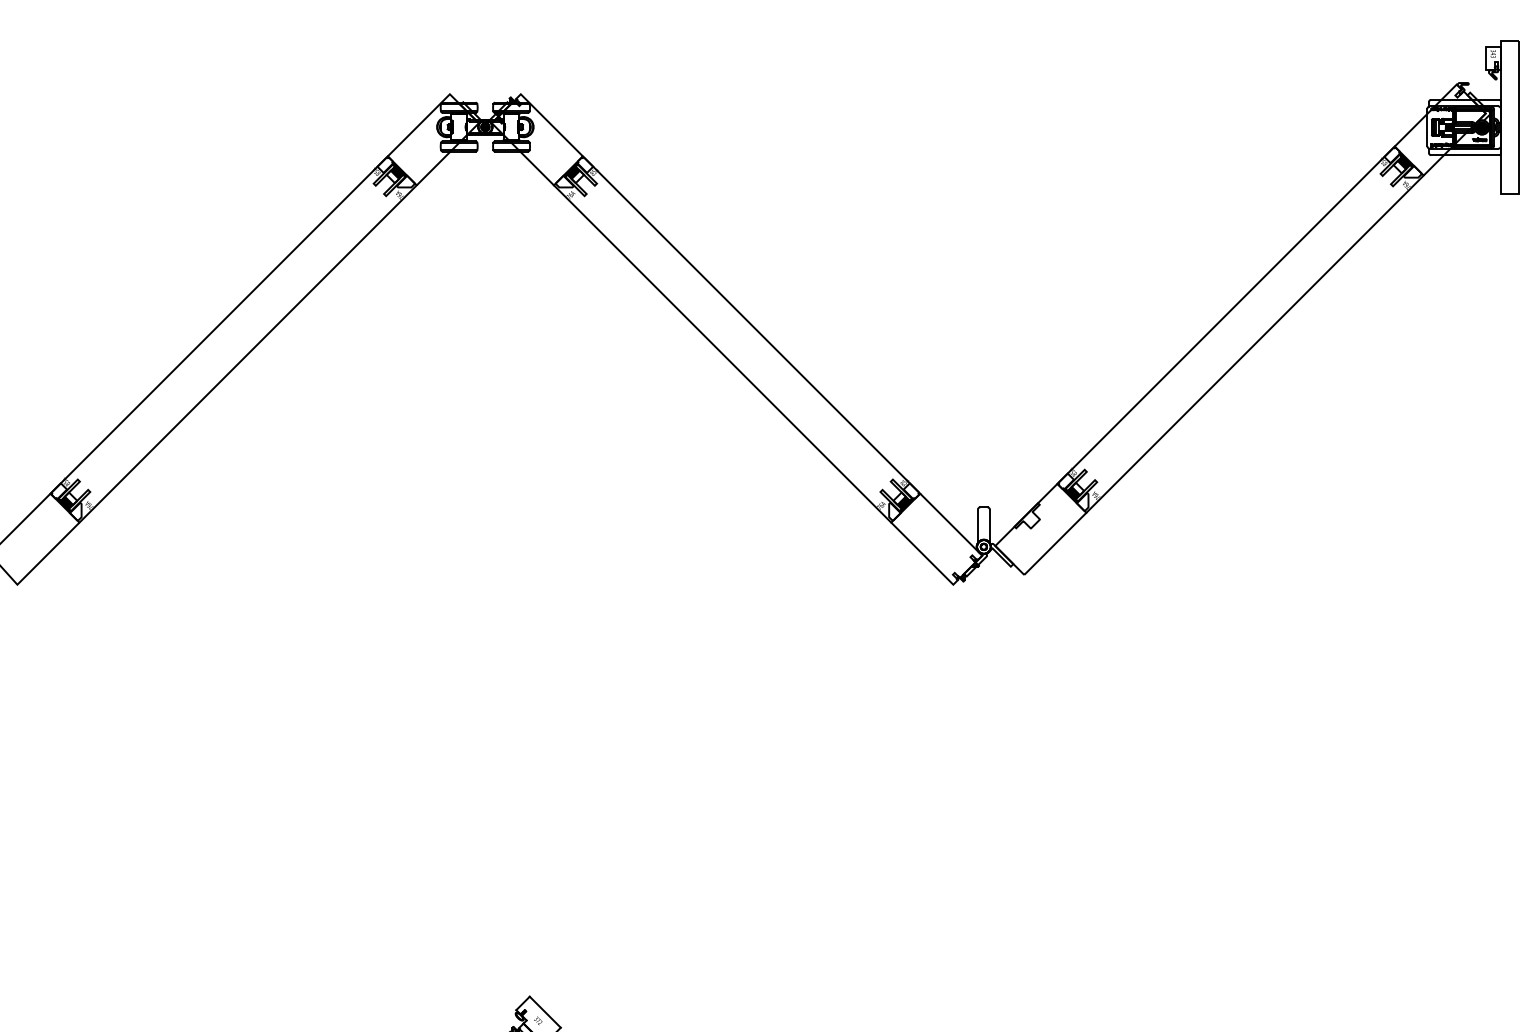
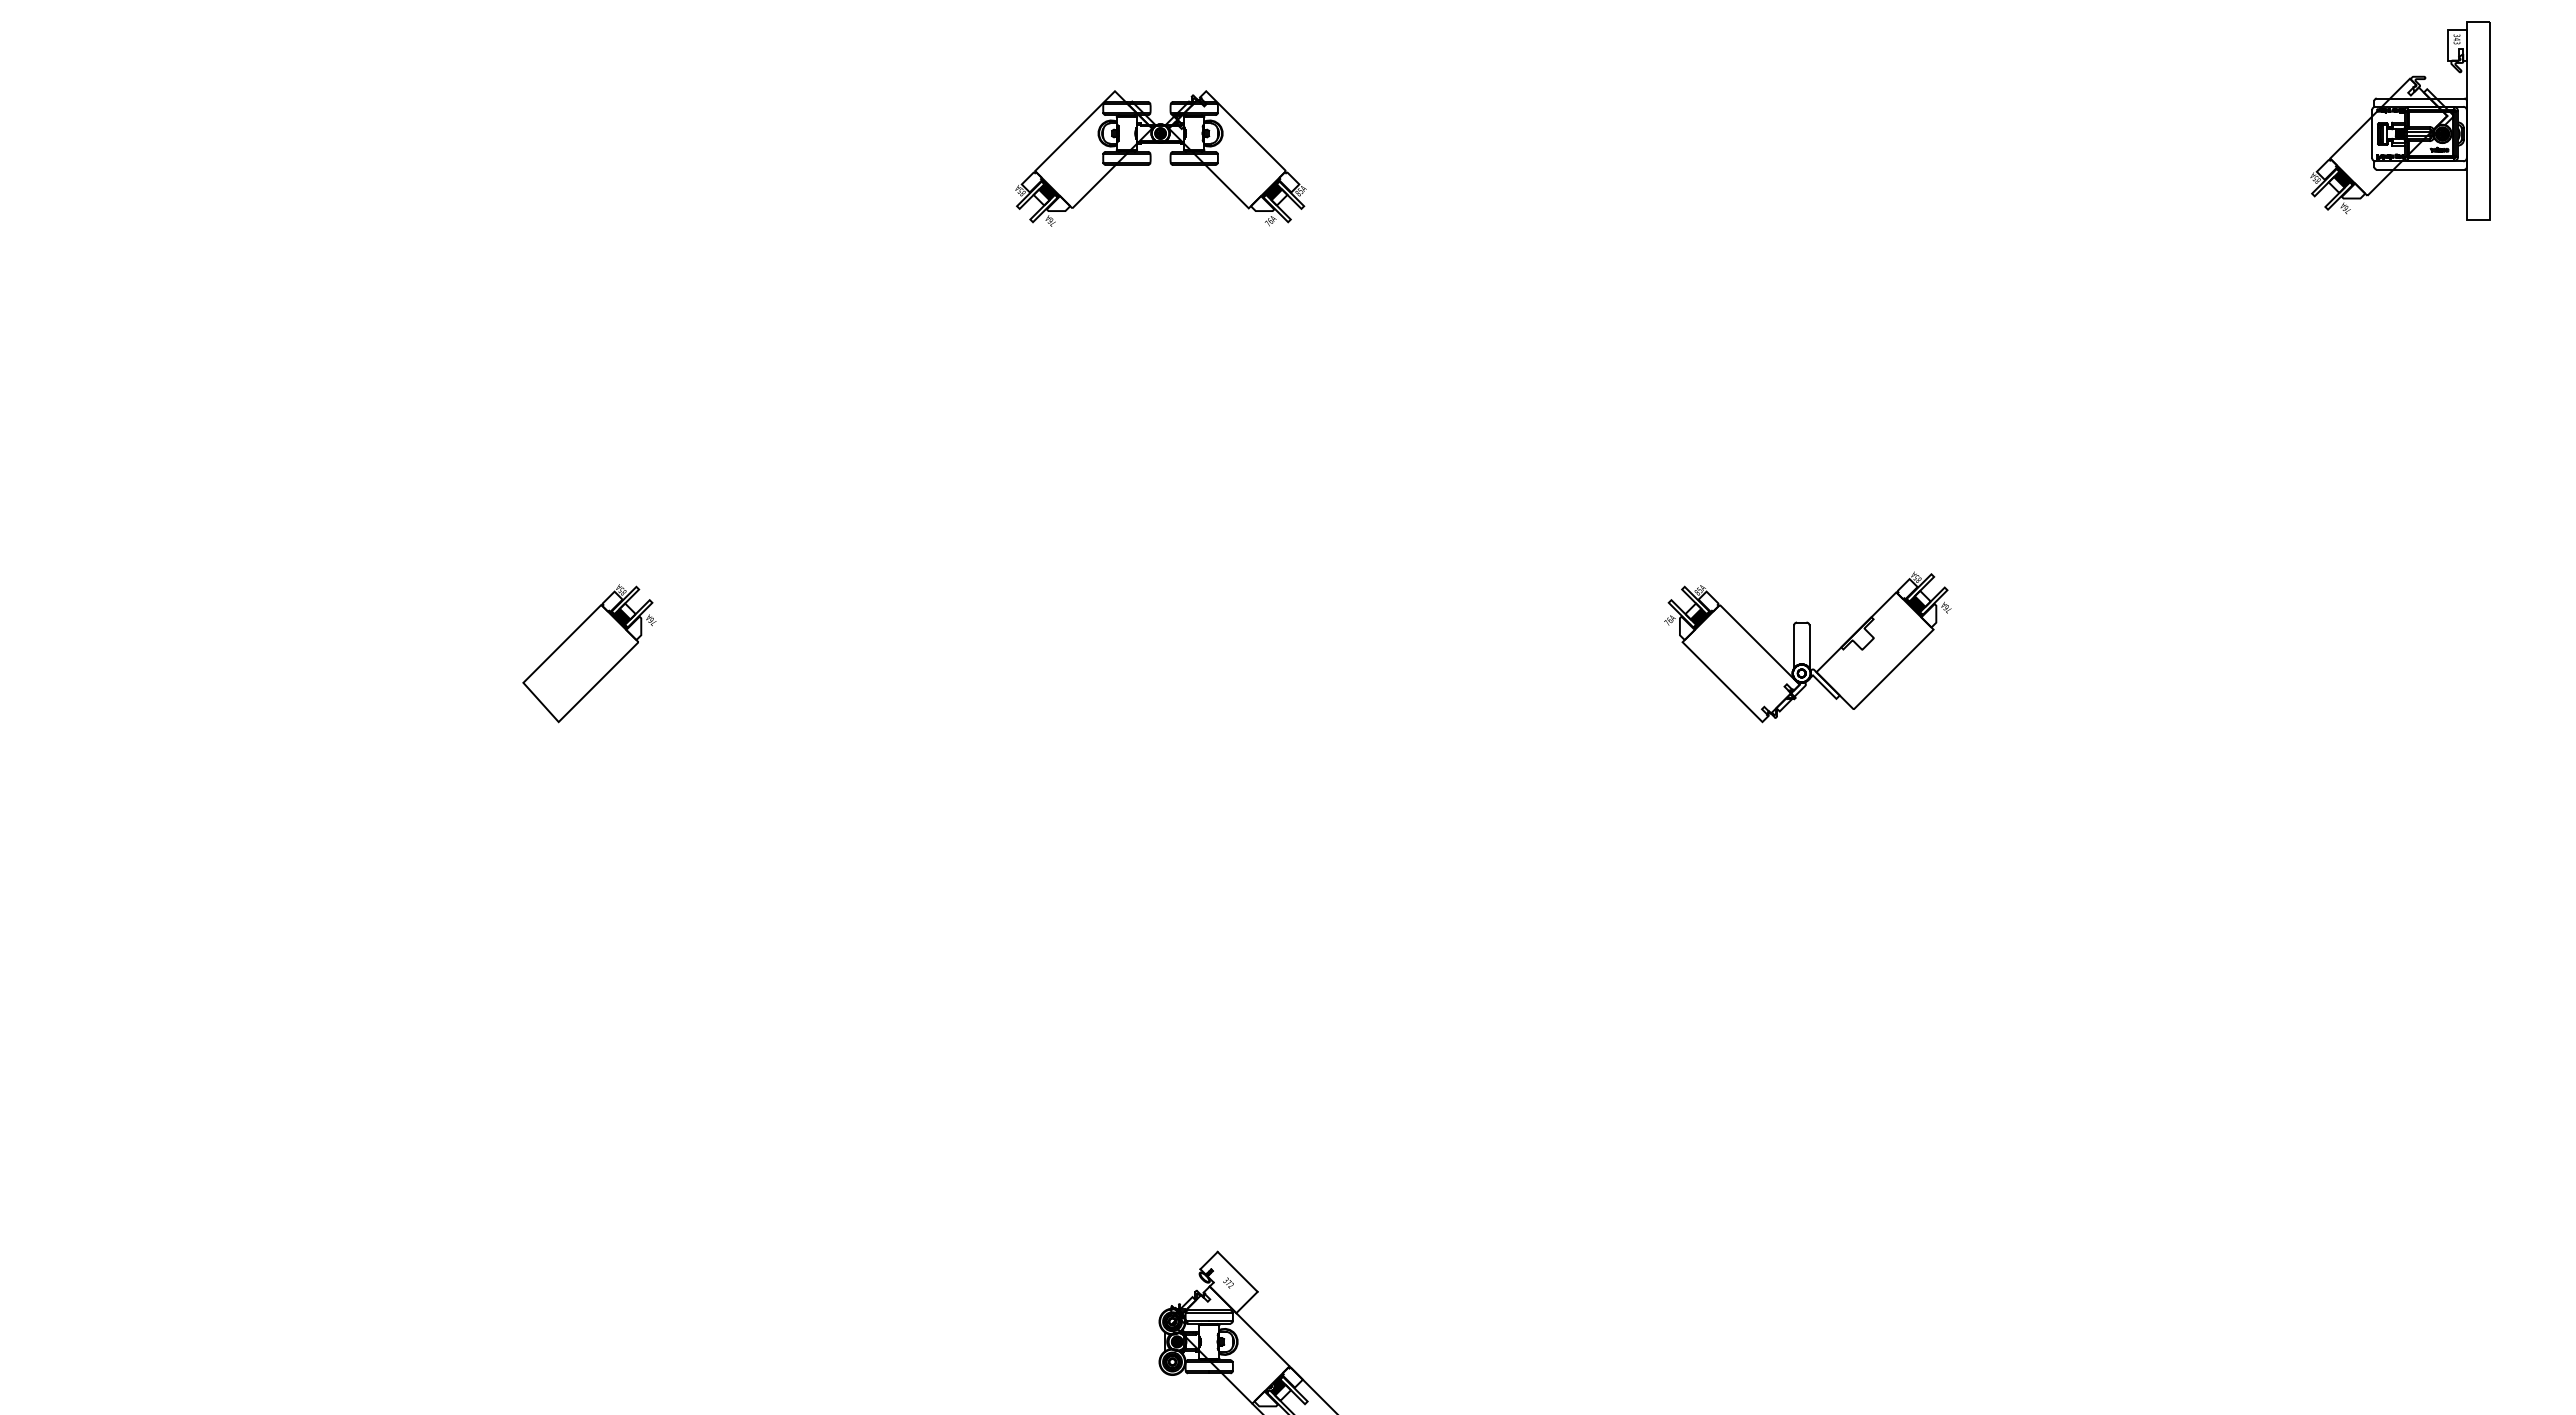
line: (1226, 315) -> (2113, 375), removed
line: (219, 324) -> (818, 387), removed
line: (751, 324) -> (1502, 387), removed
line: (1255, 344) -> (2150, 412), removed
line: (248, 354) -> (855, 425), removed
line: (722, 354) -> (1465, 425), removed

